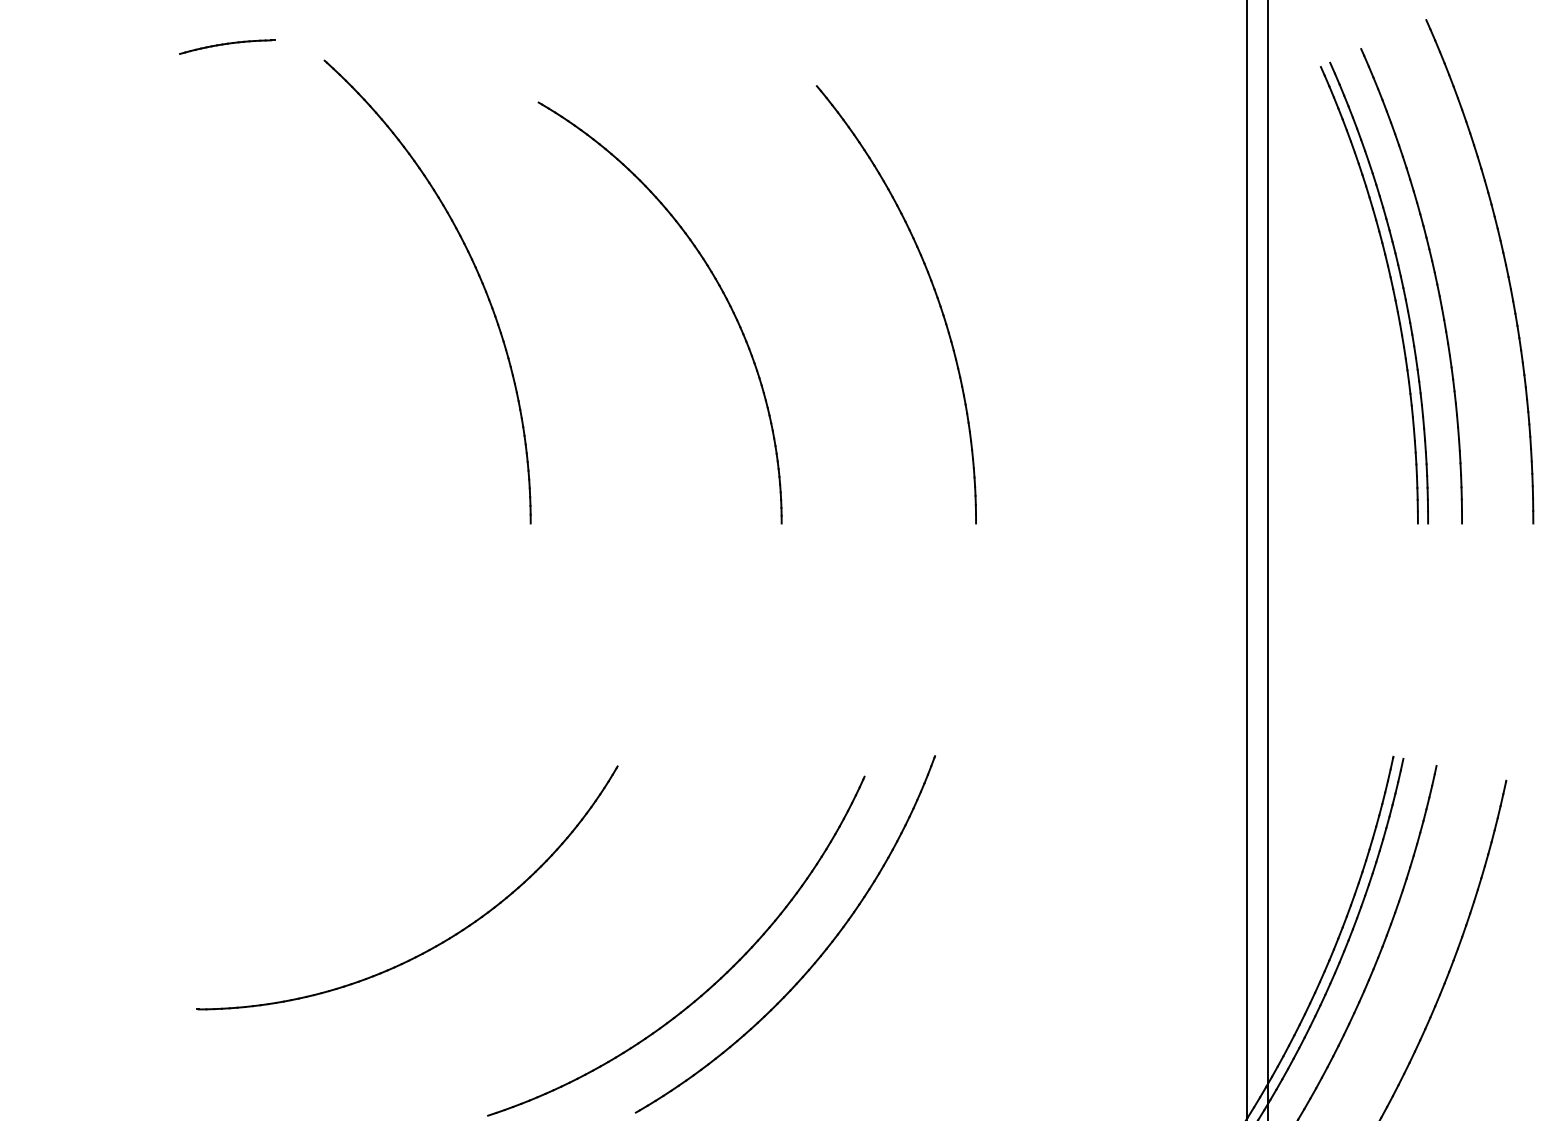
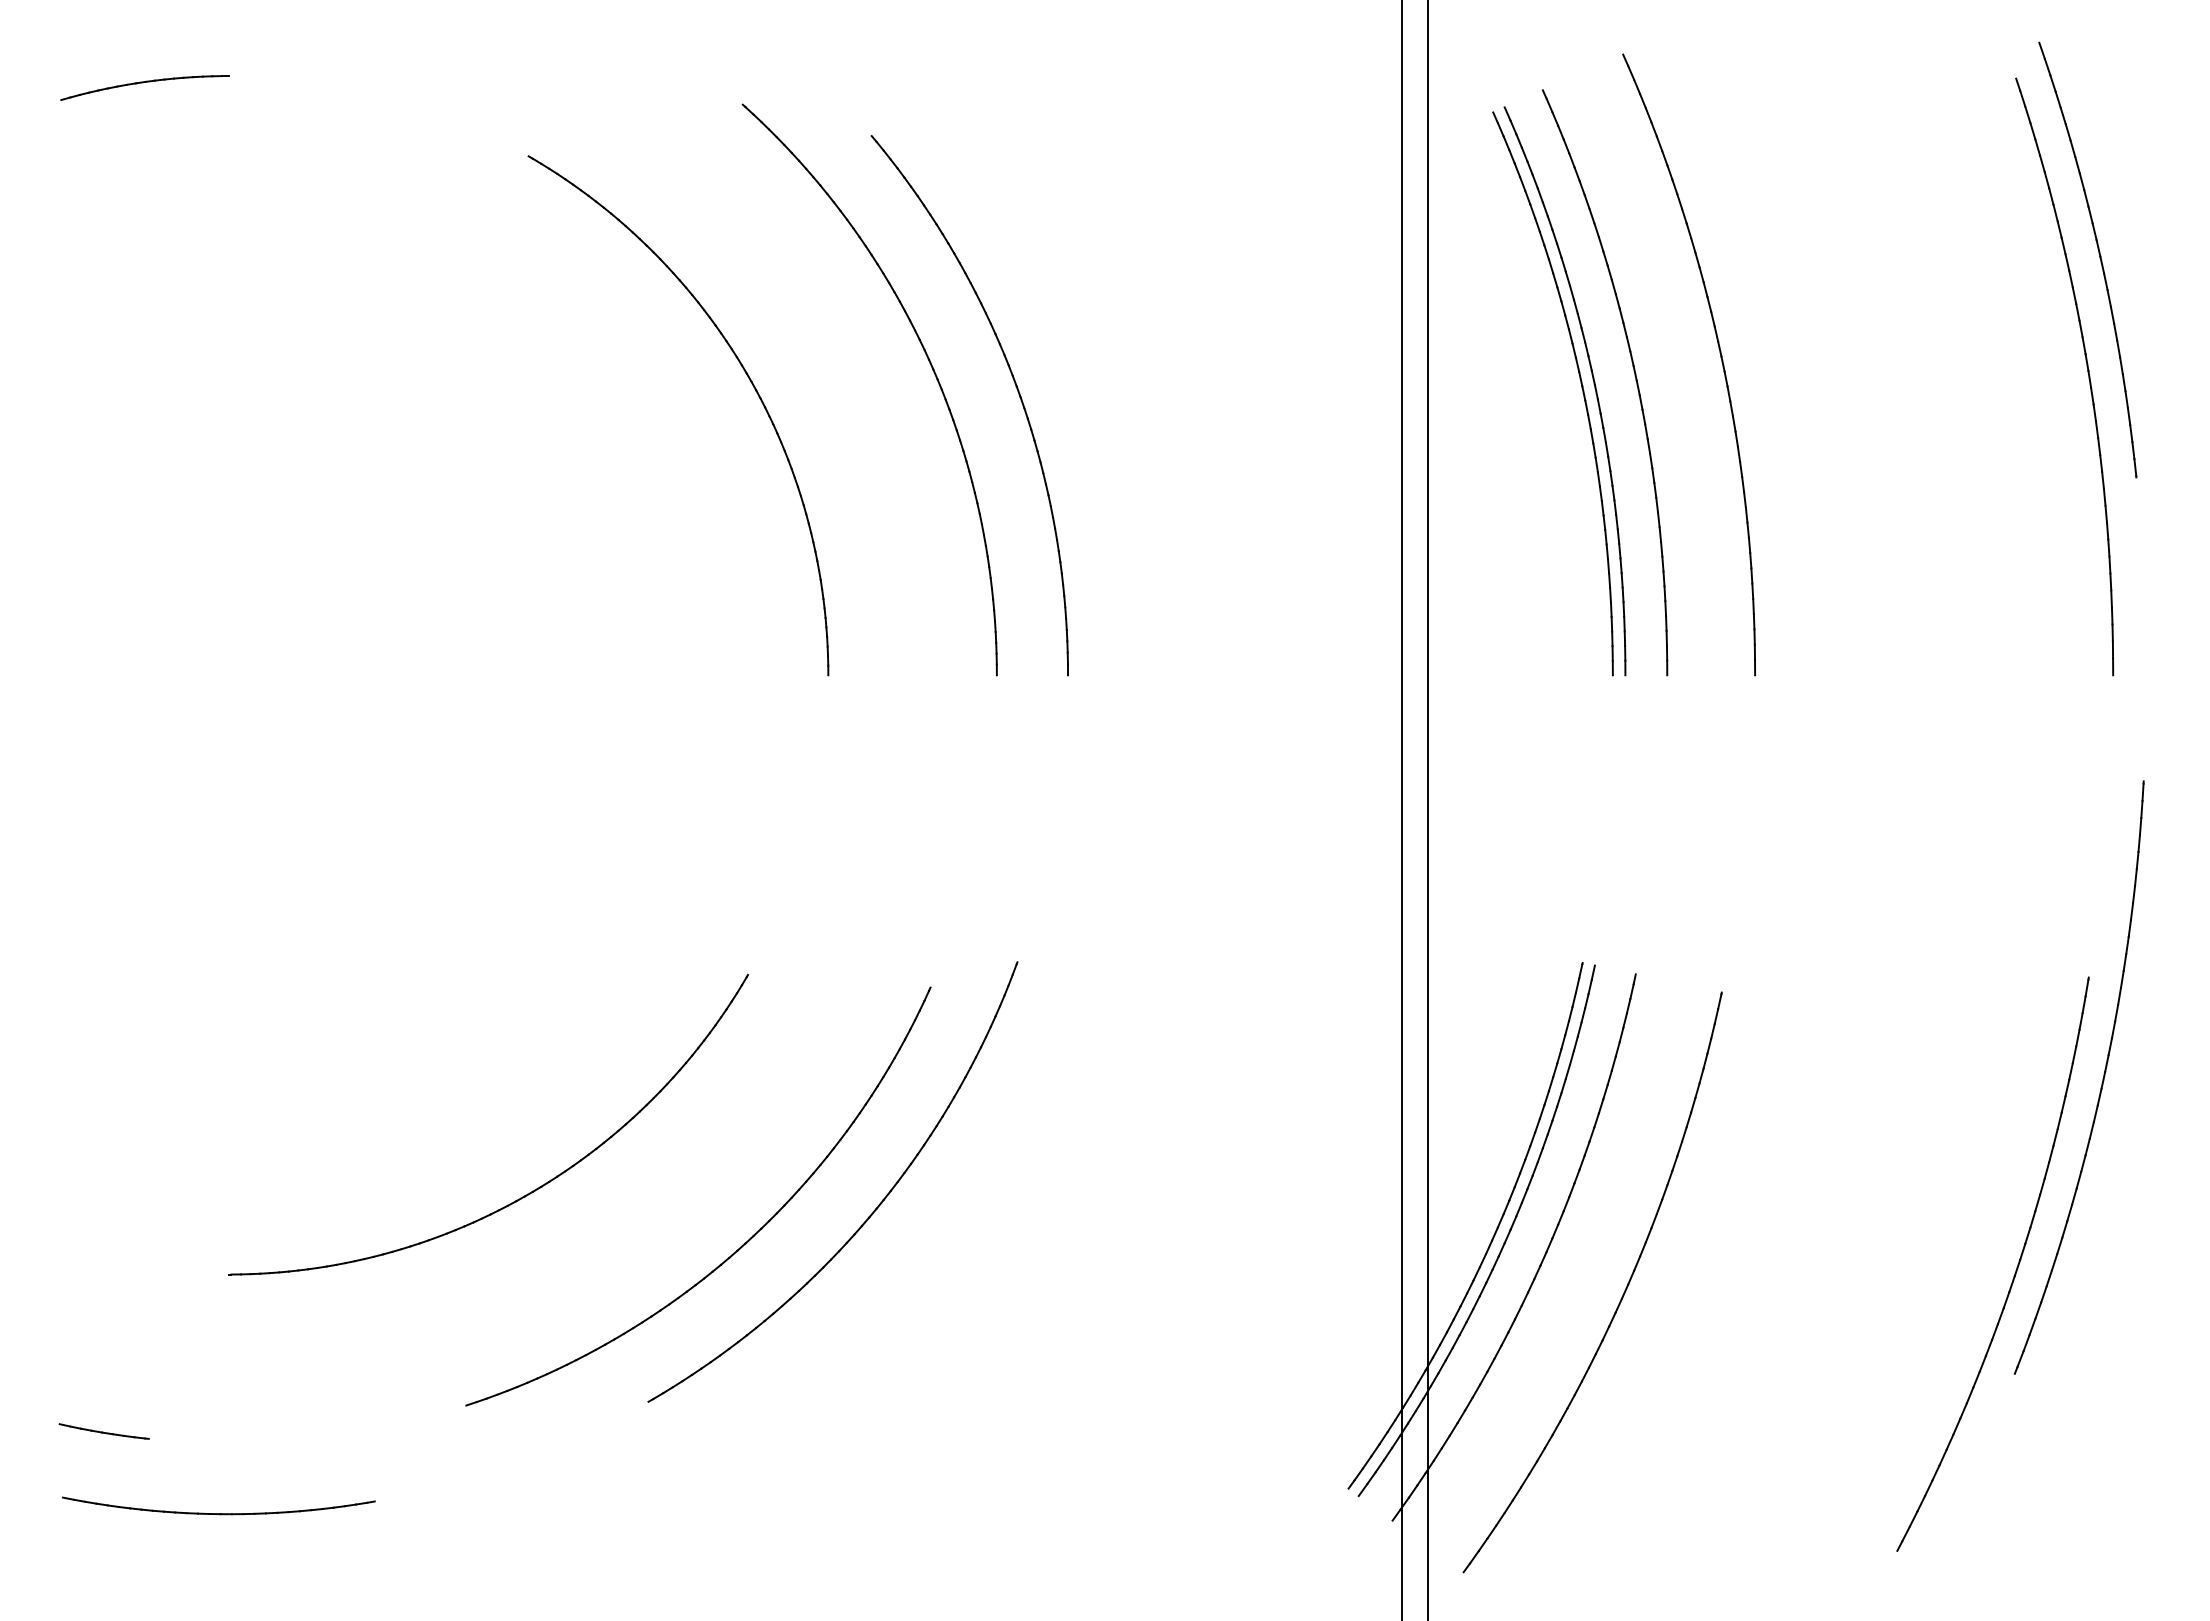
part: (227, 46) -> (144, 87), size x1.43
part: (474, 267) -> (927, 359), moved
part: (438, 943) -> (527, 1193), moved

